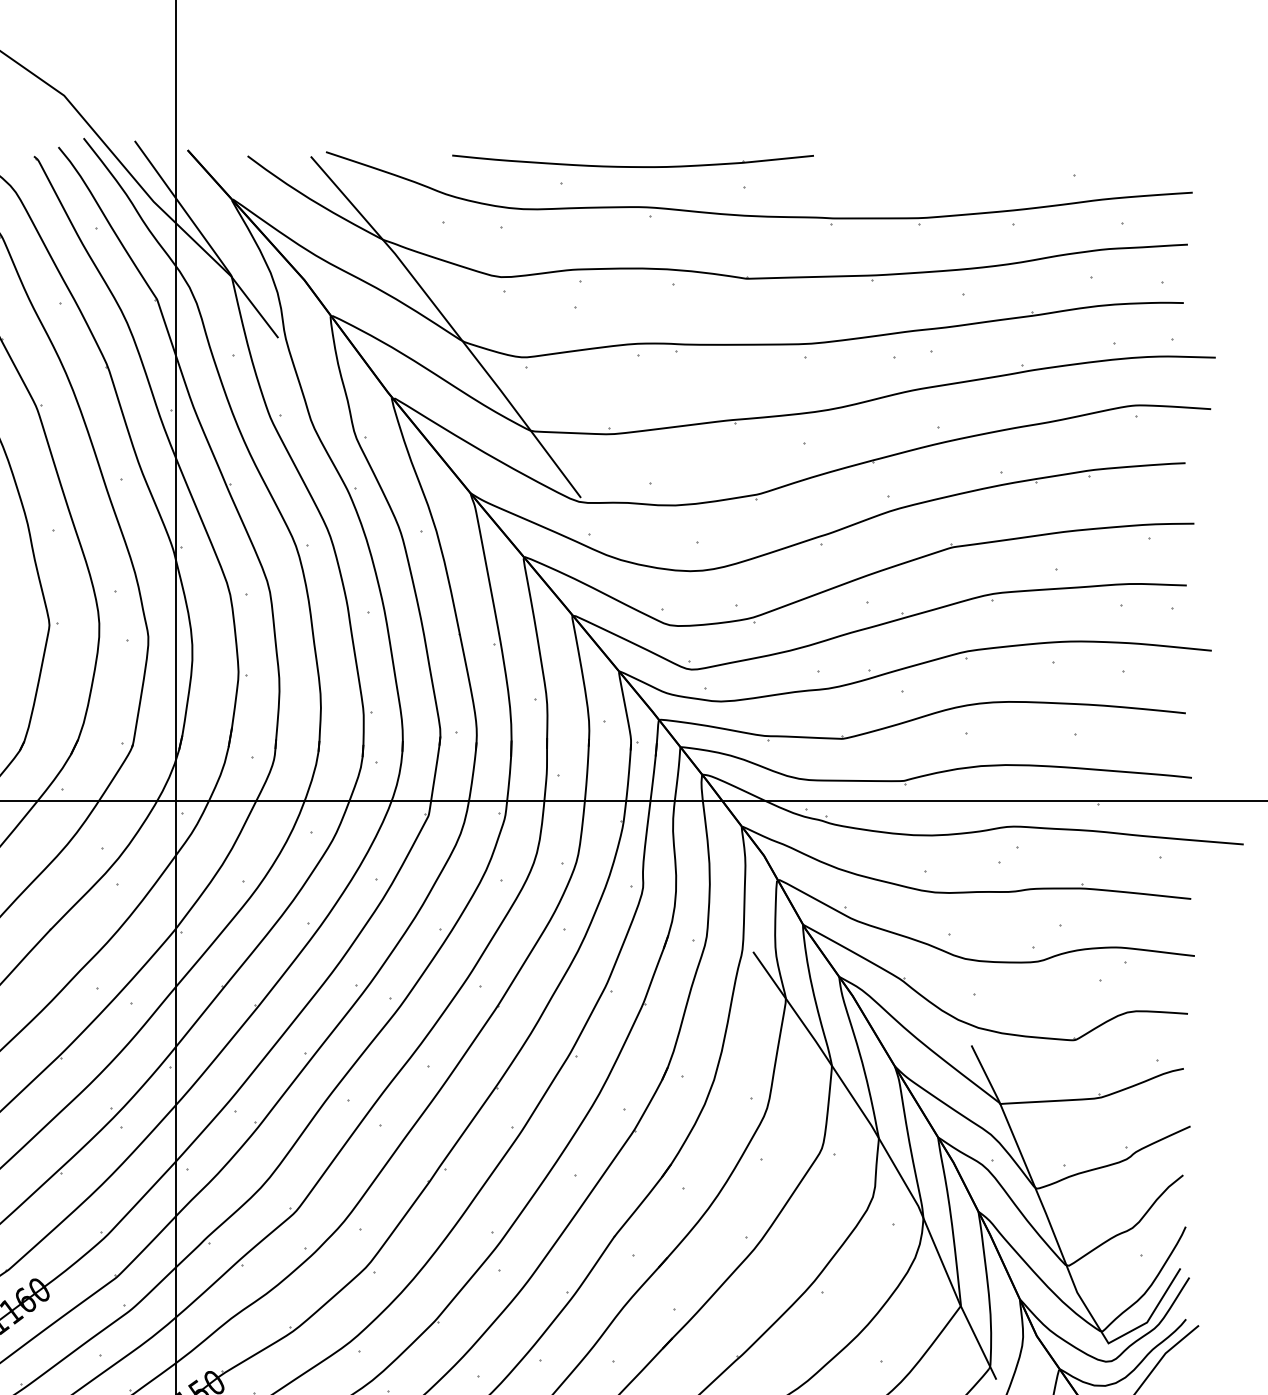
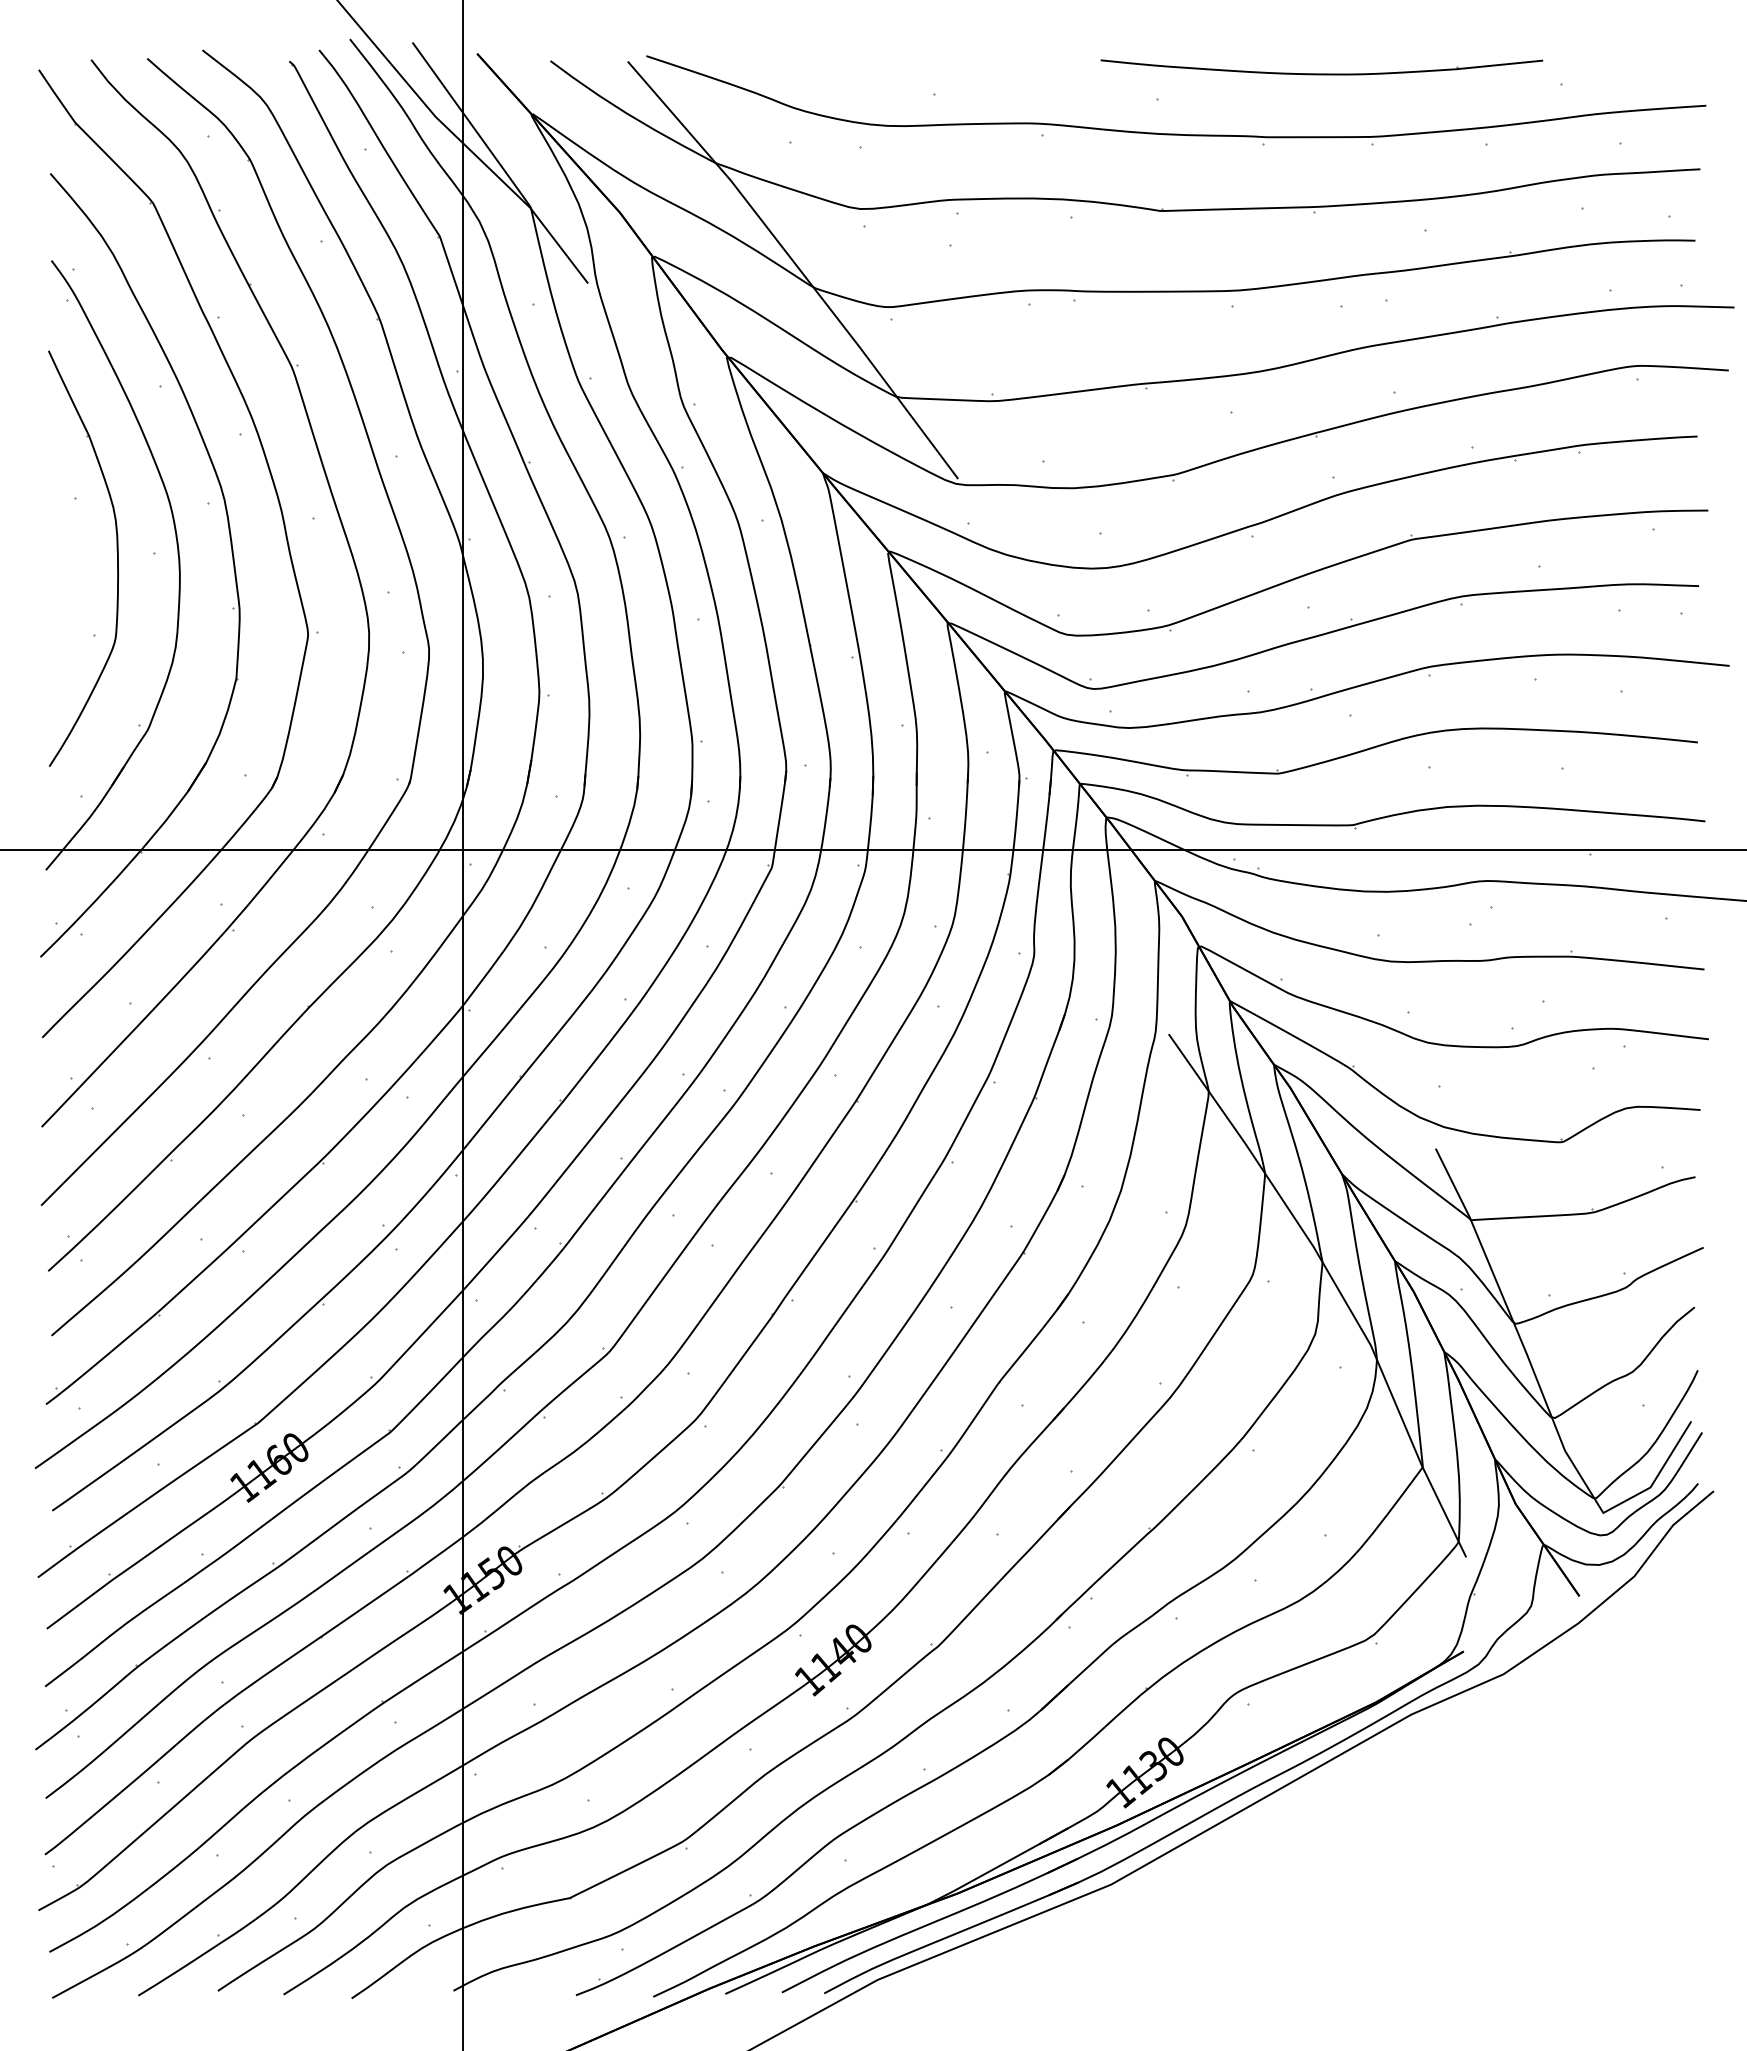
part: (632, 161) -> (1321, 67), moved

